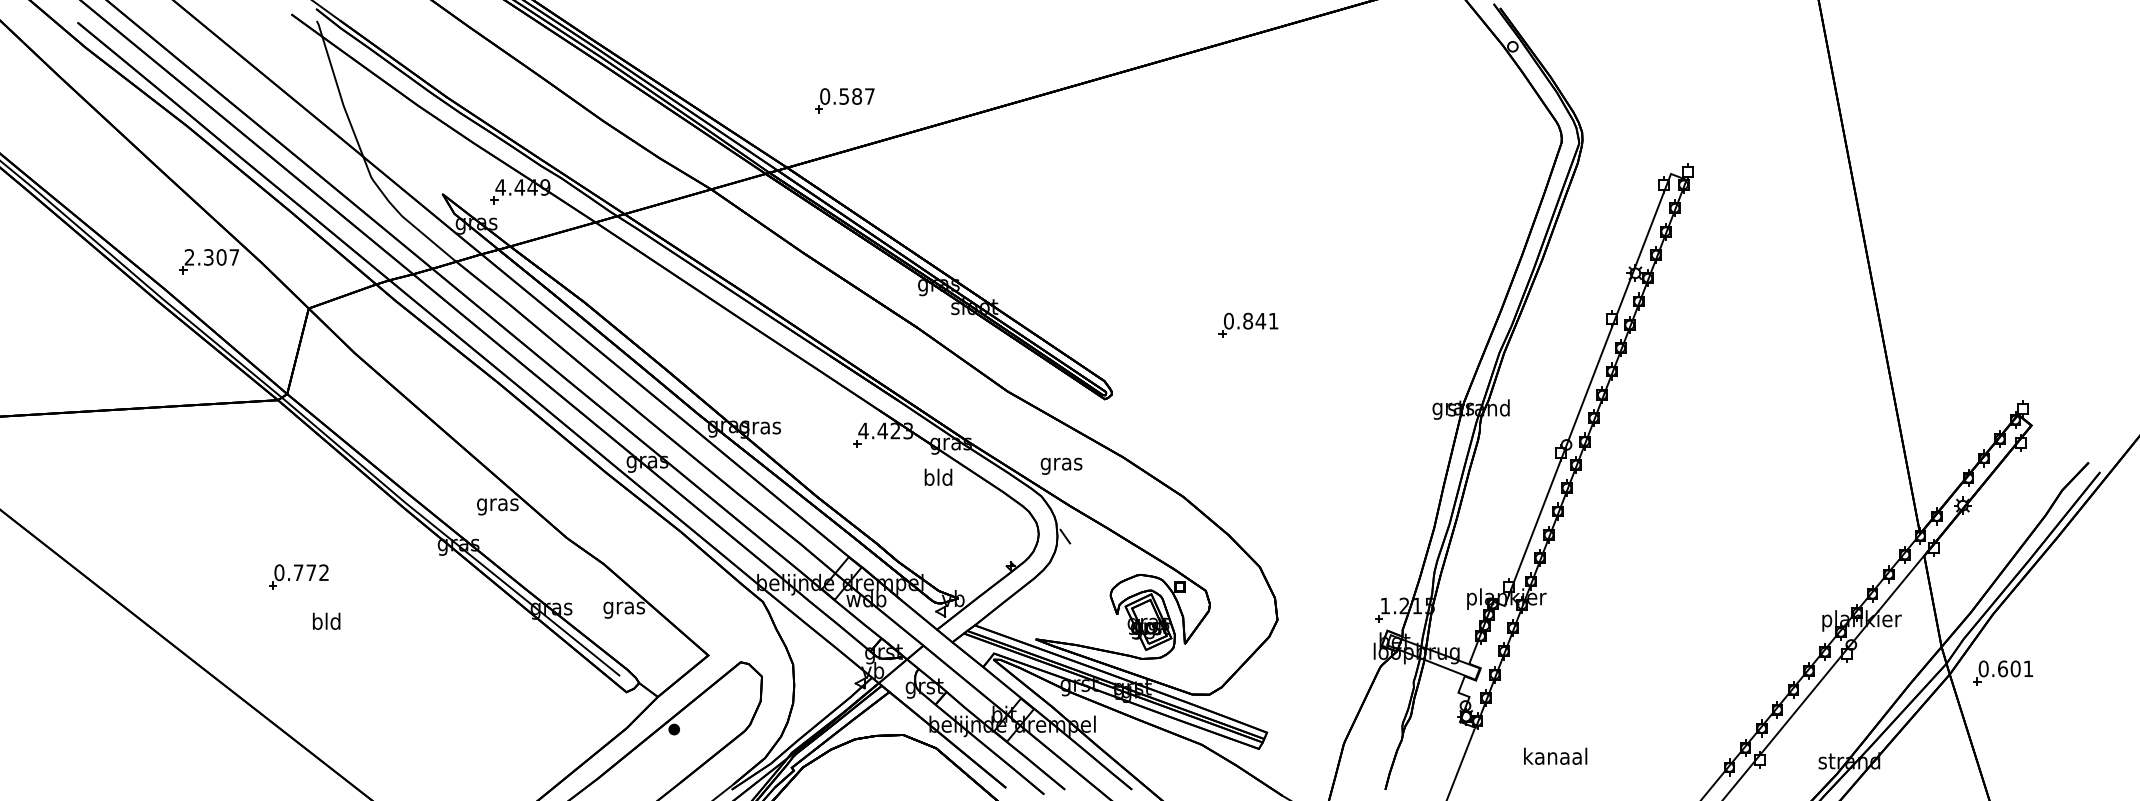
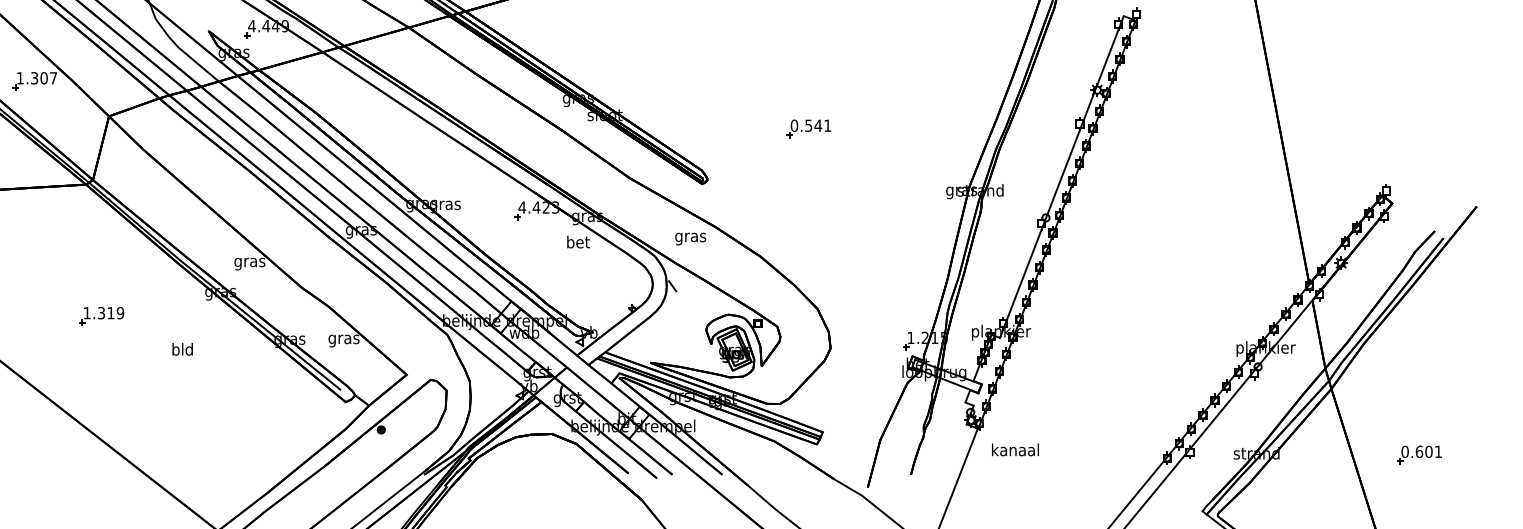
text: (189, 257) -> (20, 78), 2.307 -> 1.307
text: (1248, 320) -> (809, 125), 0.841 -> 0.541
text: (1061, 465) -> (690, 238), moved
text: (938, 476) -> (578, 241), bld -> bet
text: (301, 572) -> (103, 312), 0.772 -> 1.319
text: (326, 620) -> (182, 348), moved
part: (2002, 672) -> (1419, 454), moved
text: (1555, 755) -> (1015, 449), moved

